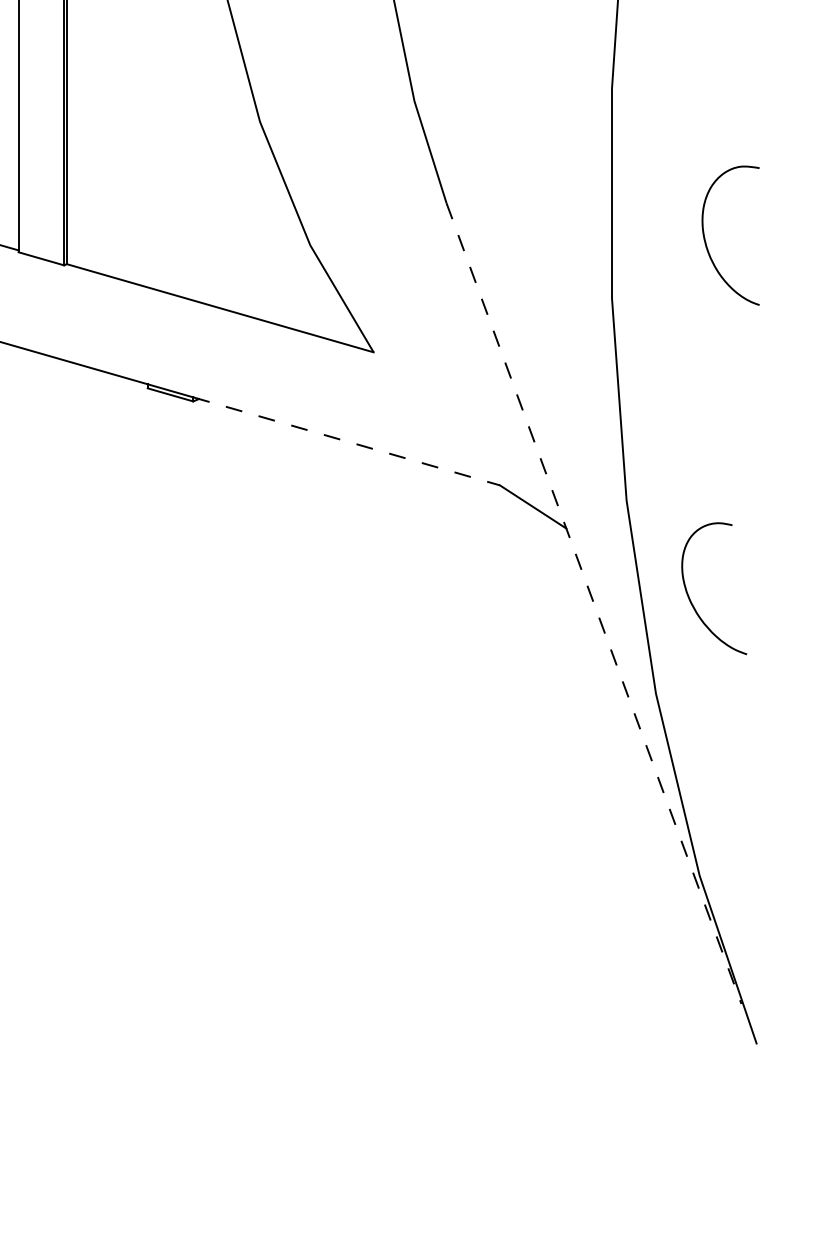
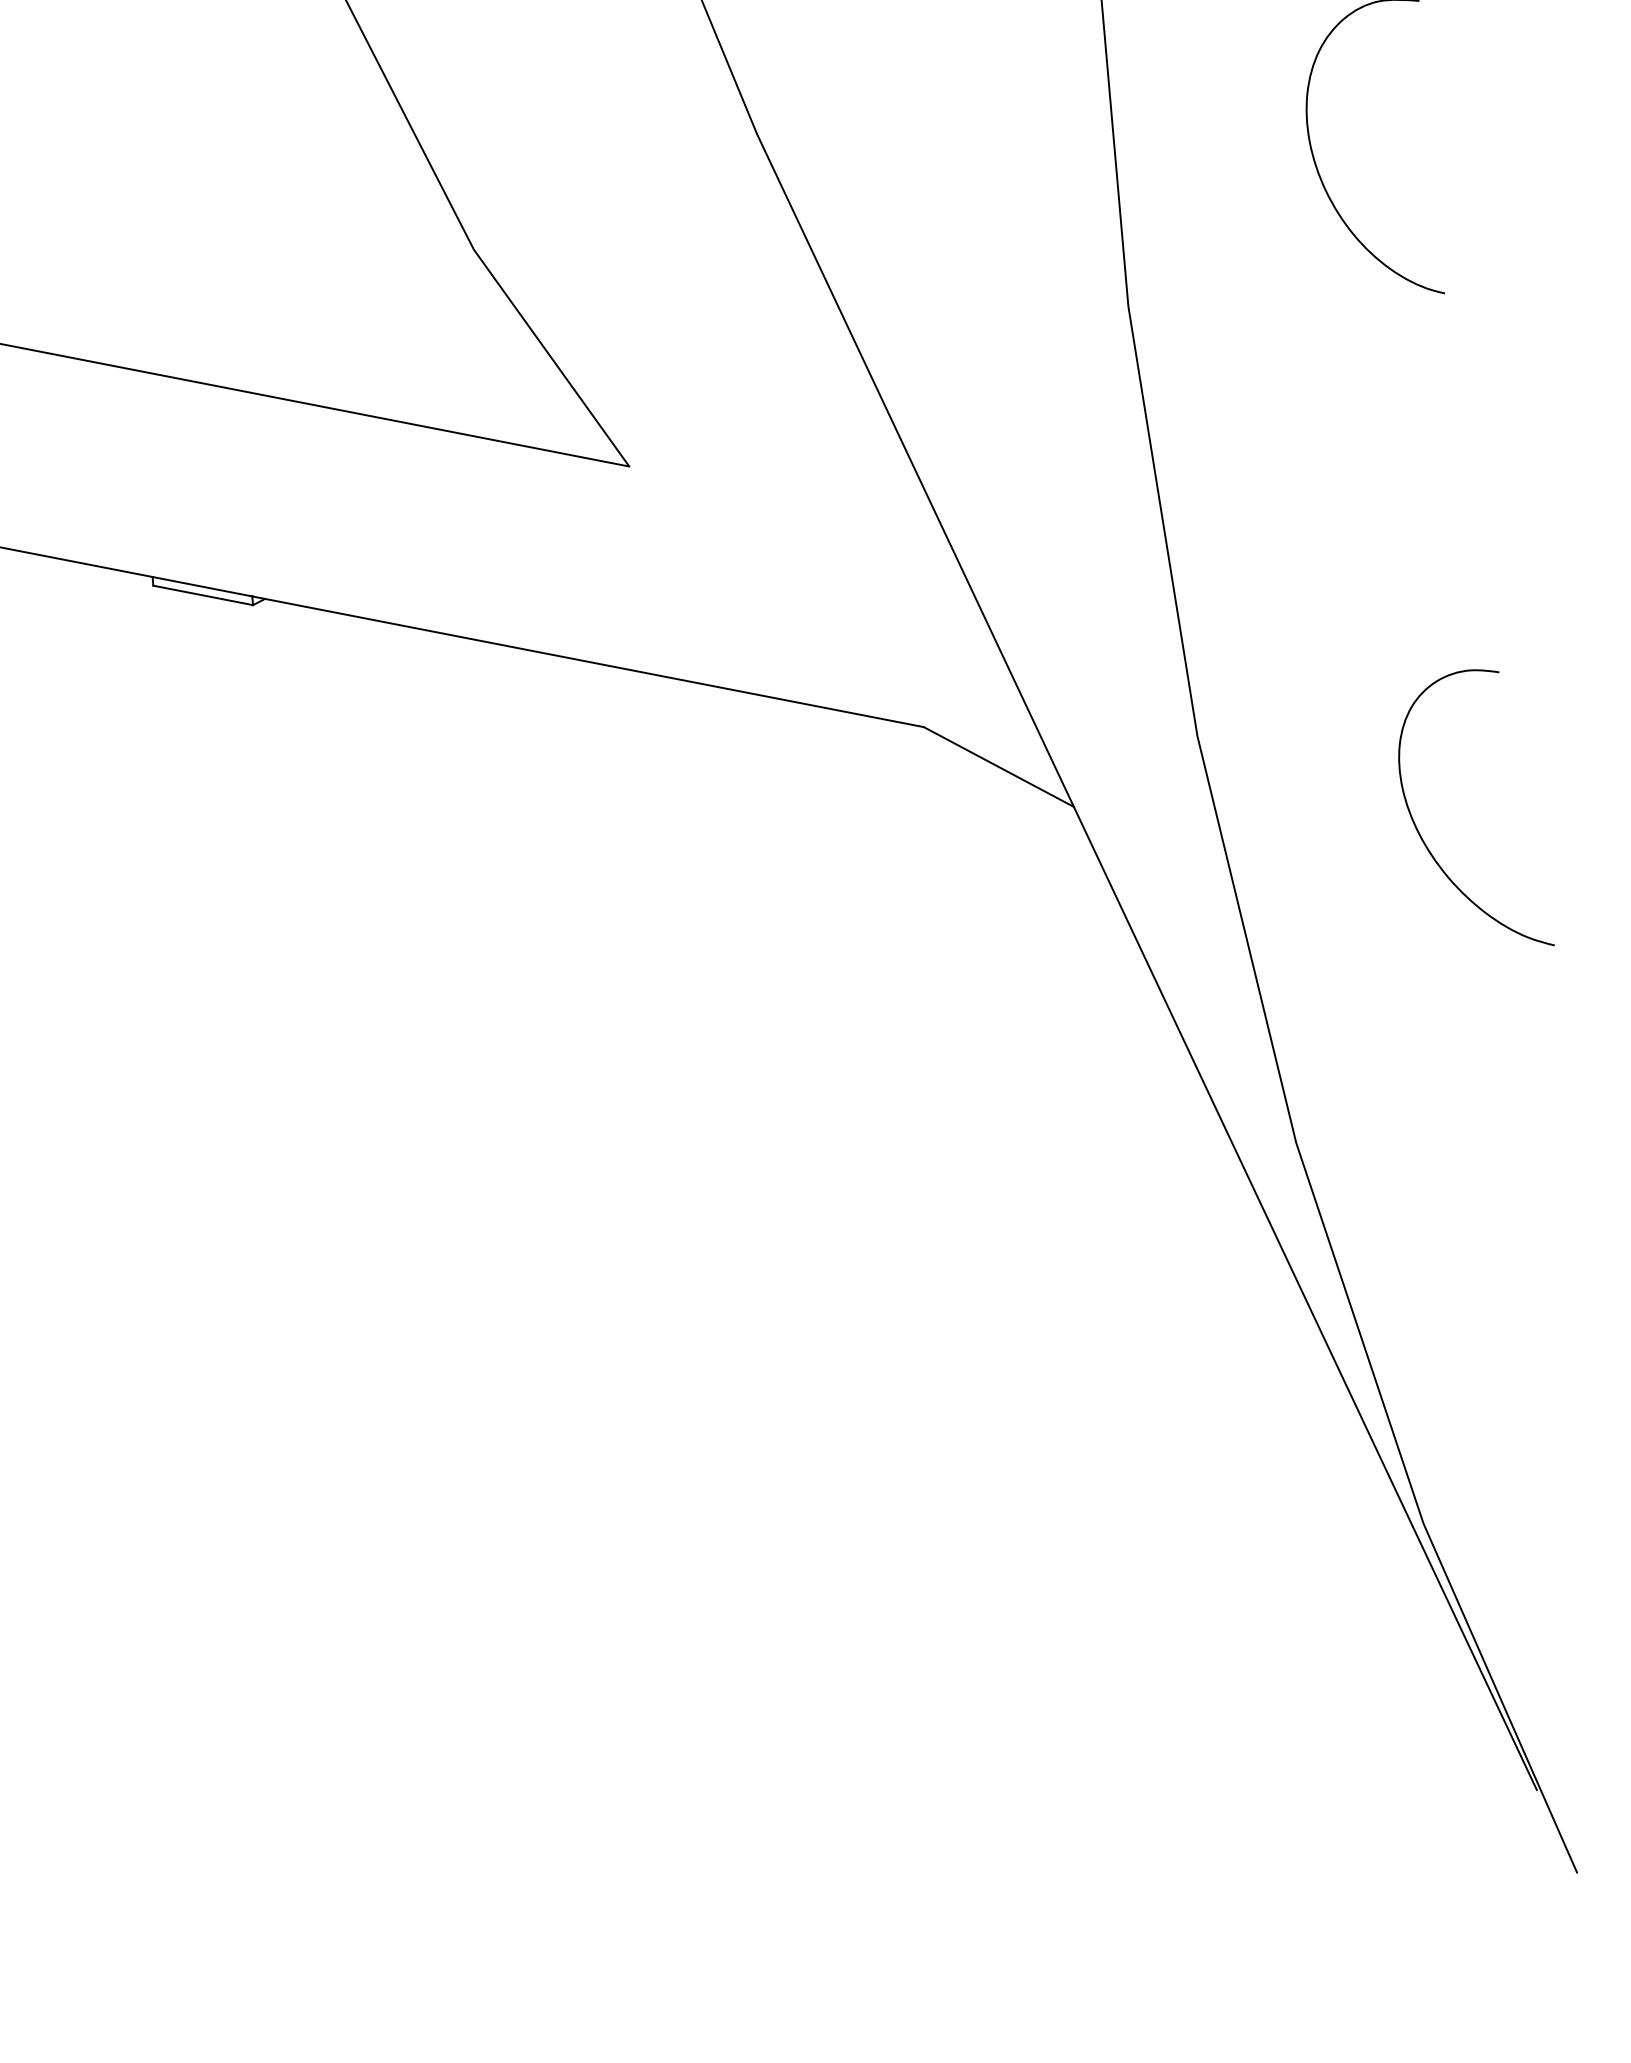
line: (347, 441) -> (590, 661), dashed -> solid
curve: (691, 600) -> (1425, 840), moved
line: (593, 603) -> (1145, 962), dashed -> solid

